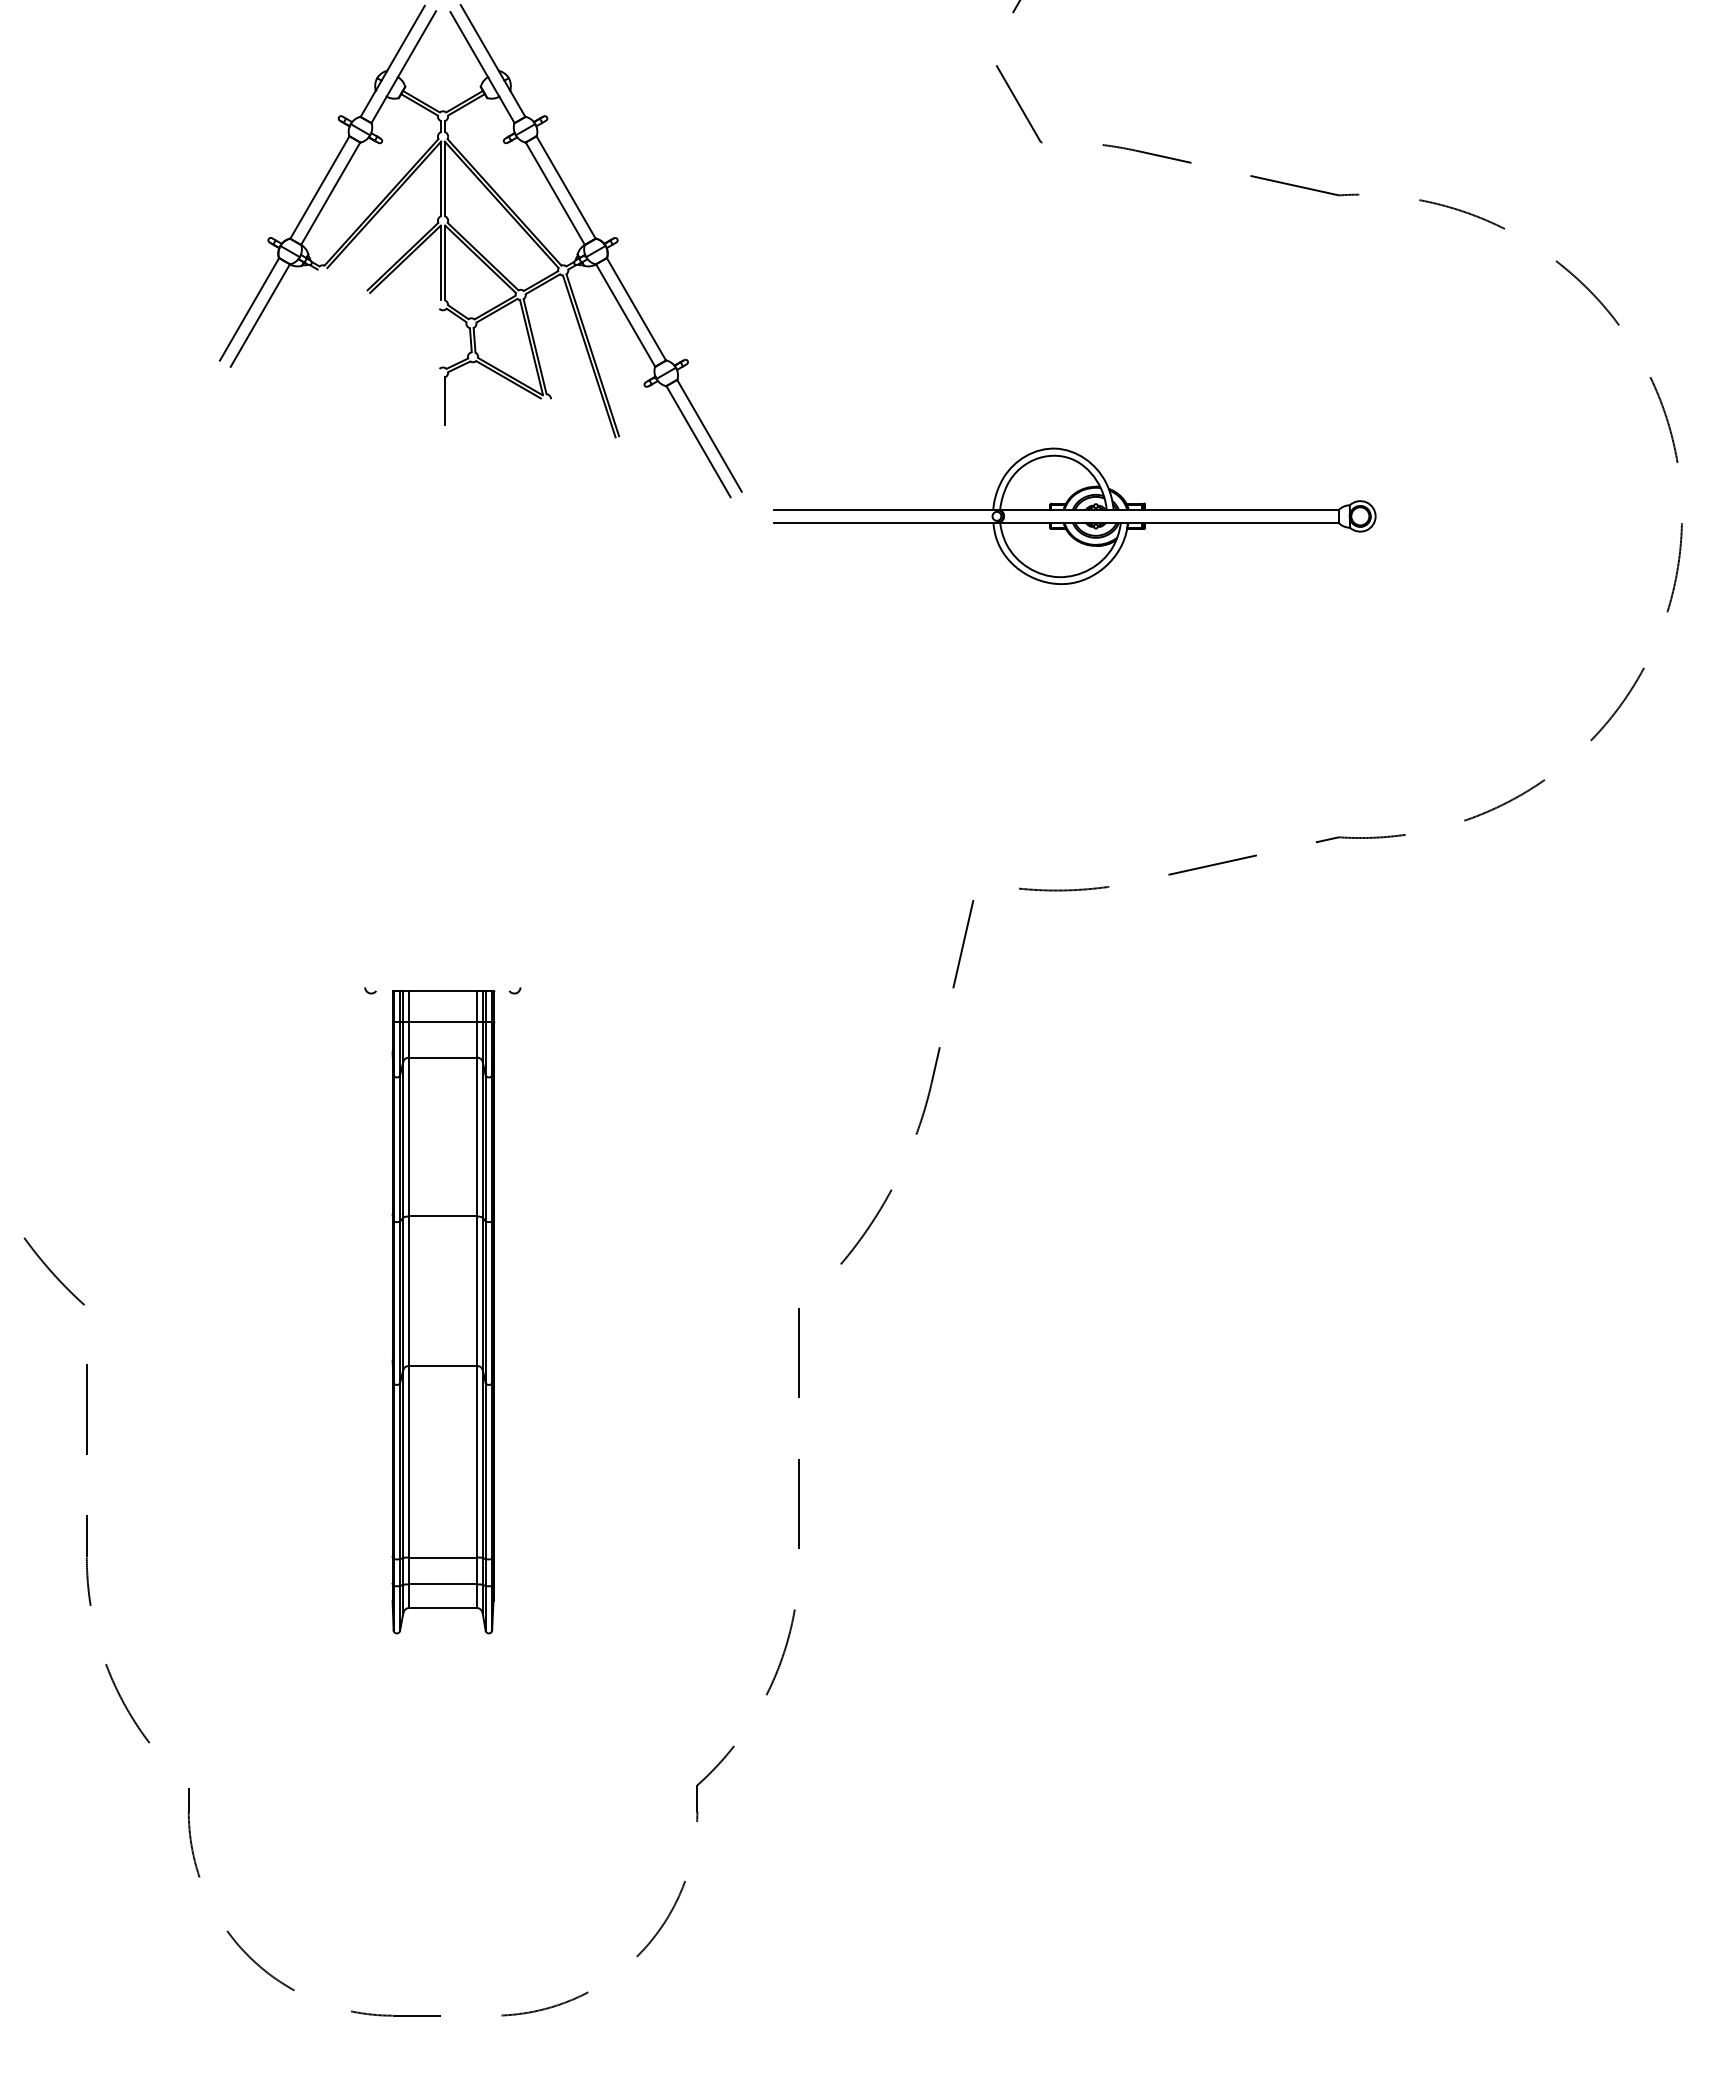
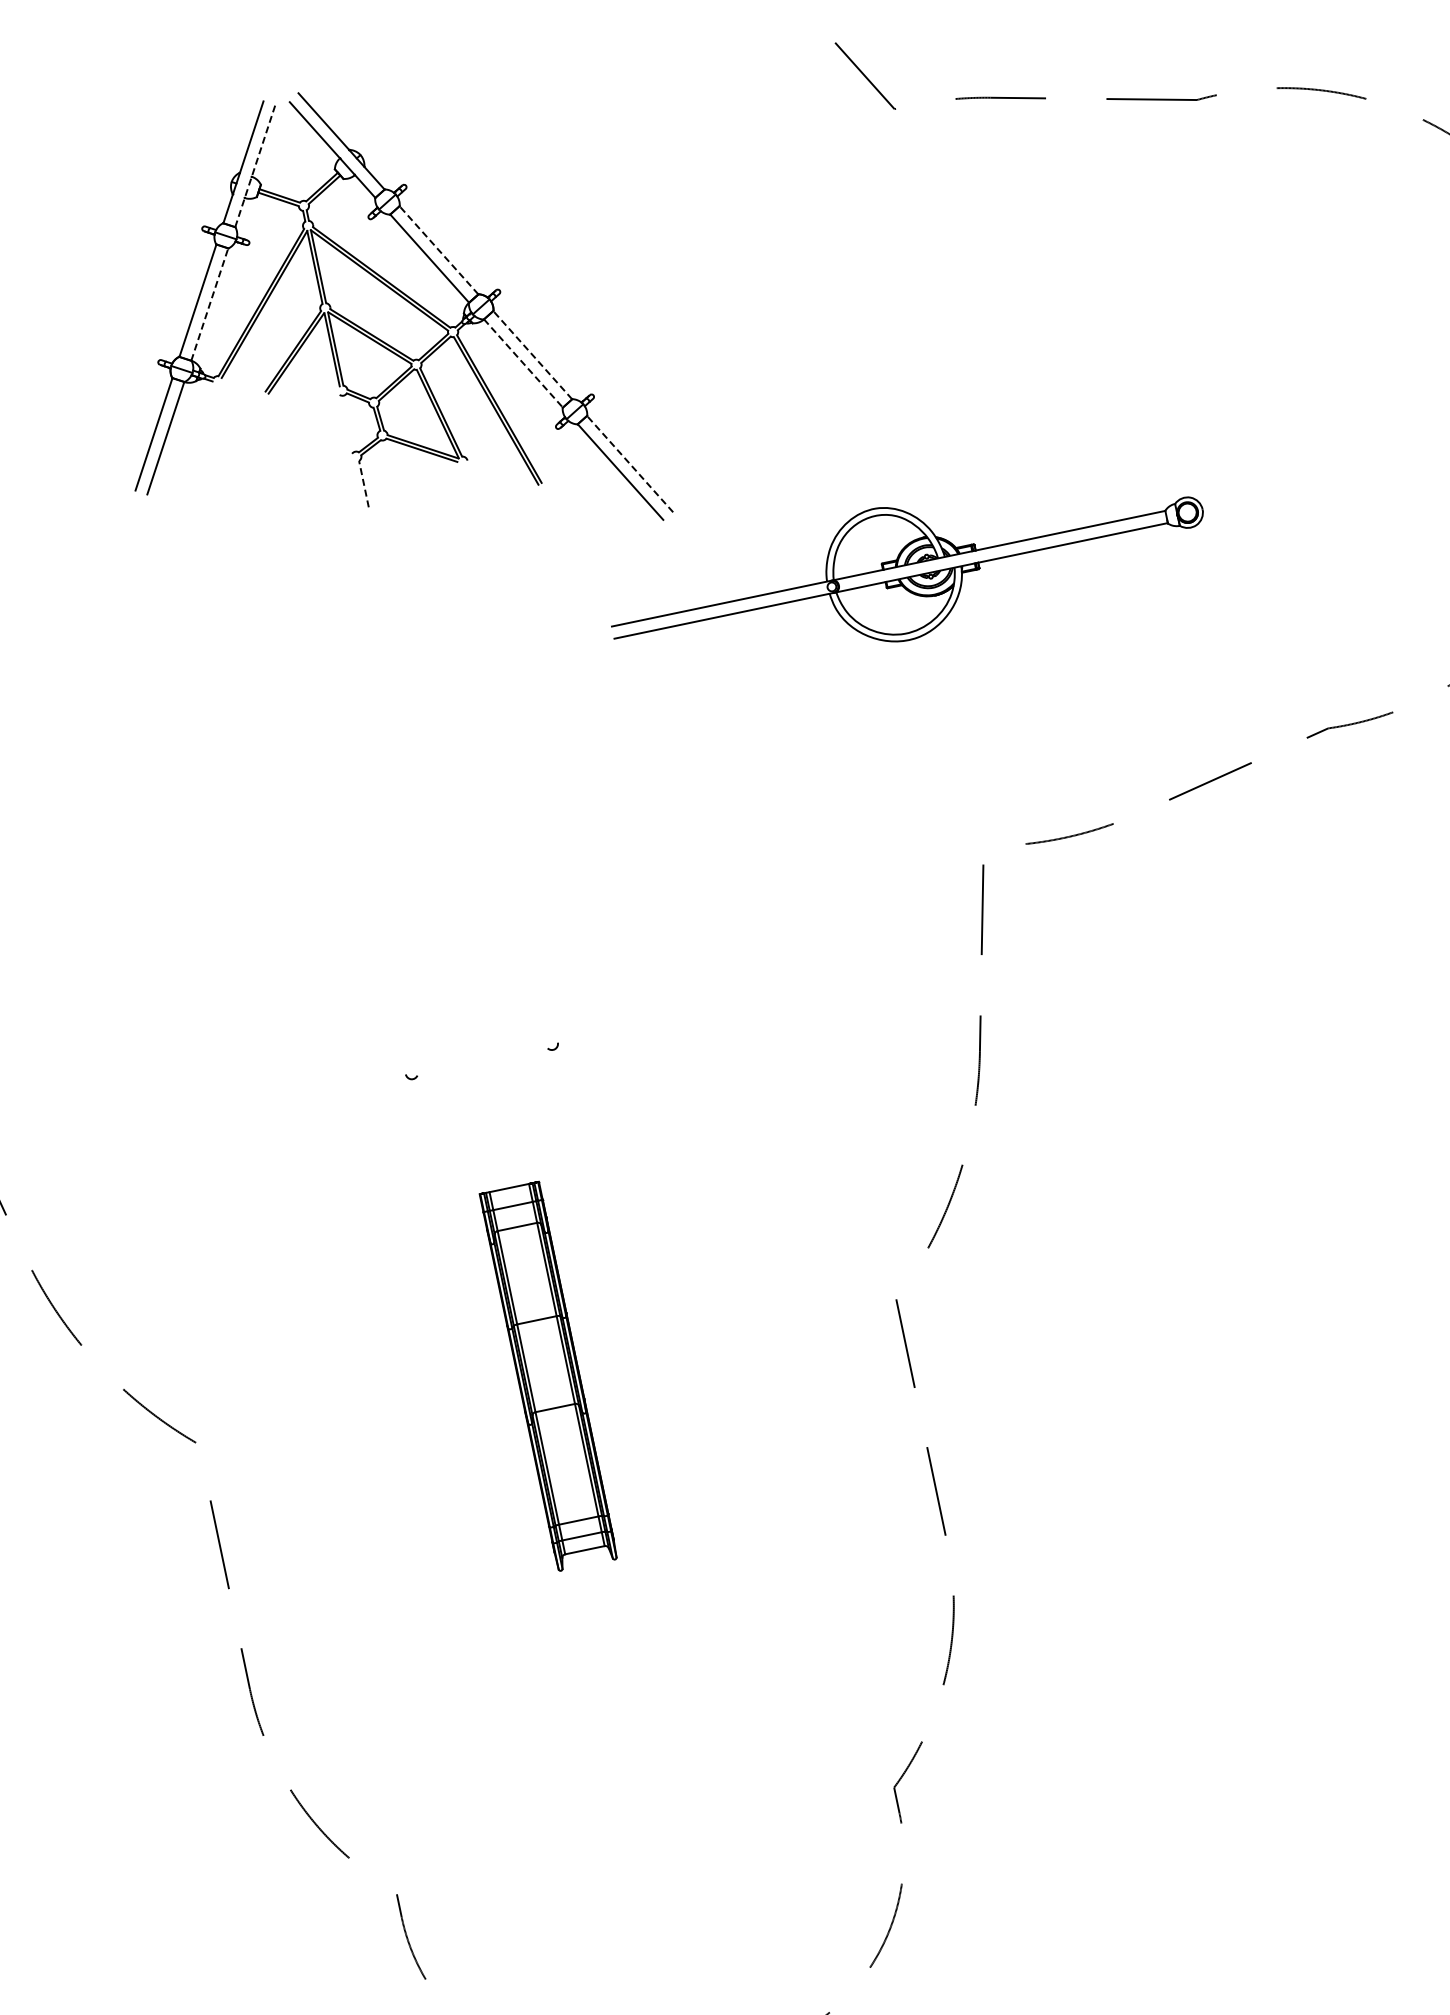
line: (403, 67) -> (255, 166), solid -> dashed
line: (565, 187) -> (438, 250), solid -> dashed
line: (330, 193) -> (209, 304), solid -> dashed
line: (636, 308) -> (532, 354), solid -> dashed
line: (625, 315) -> (523, 363), solid -> dashed
line: (444, 401) -> (363, 484), solid -> dashed
line: (709, 435) -> (630, 463), solid -> dashed
part: (1074, 515) -> (907, 570), moved
part: (443, 1312) -> (548, 1376), size x0.6

